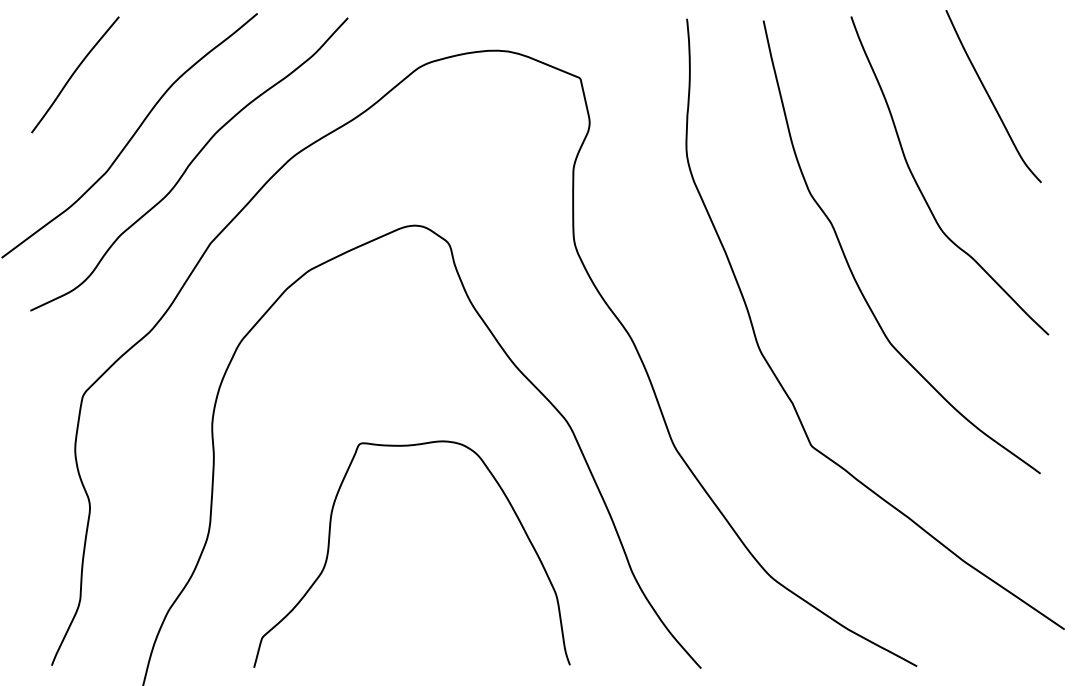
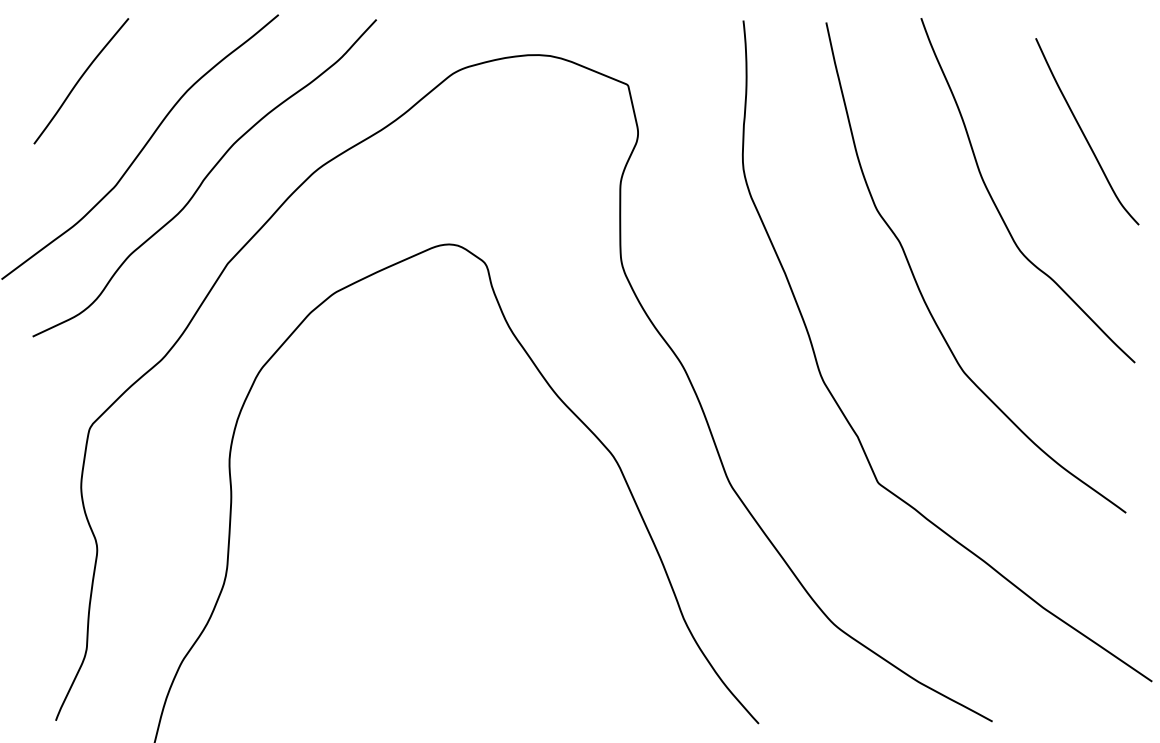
curve: (991, 98) -> (1084, 133), moved
curve: (329, 550) -> (356, 596), removed

